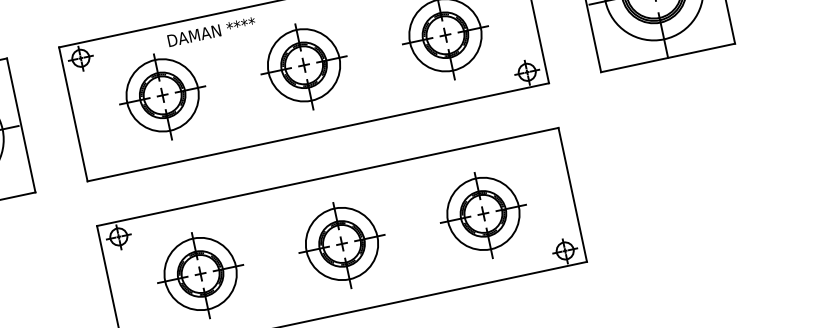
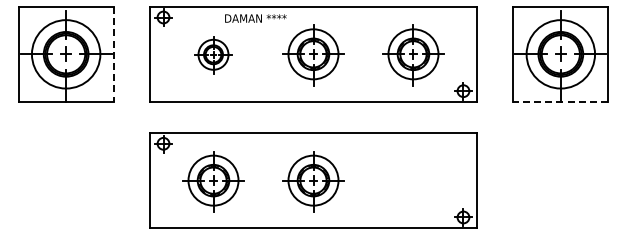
line: (667, 57) -> (560, 101), solid -> dashed
part: (162, 97) -> (213, 55), size x0.6
line: (21, 125) -> (113, 54), solid -> dashed
part: (483, 215) -> (413, 181), removed

